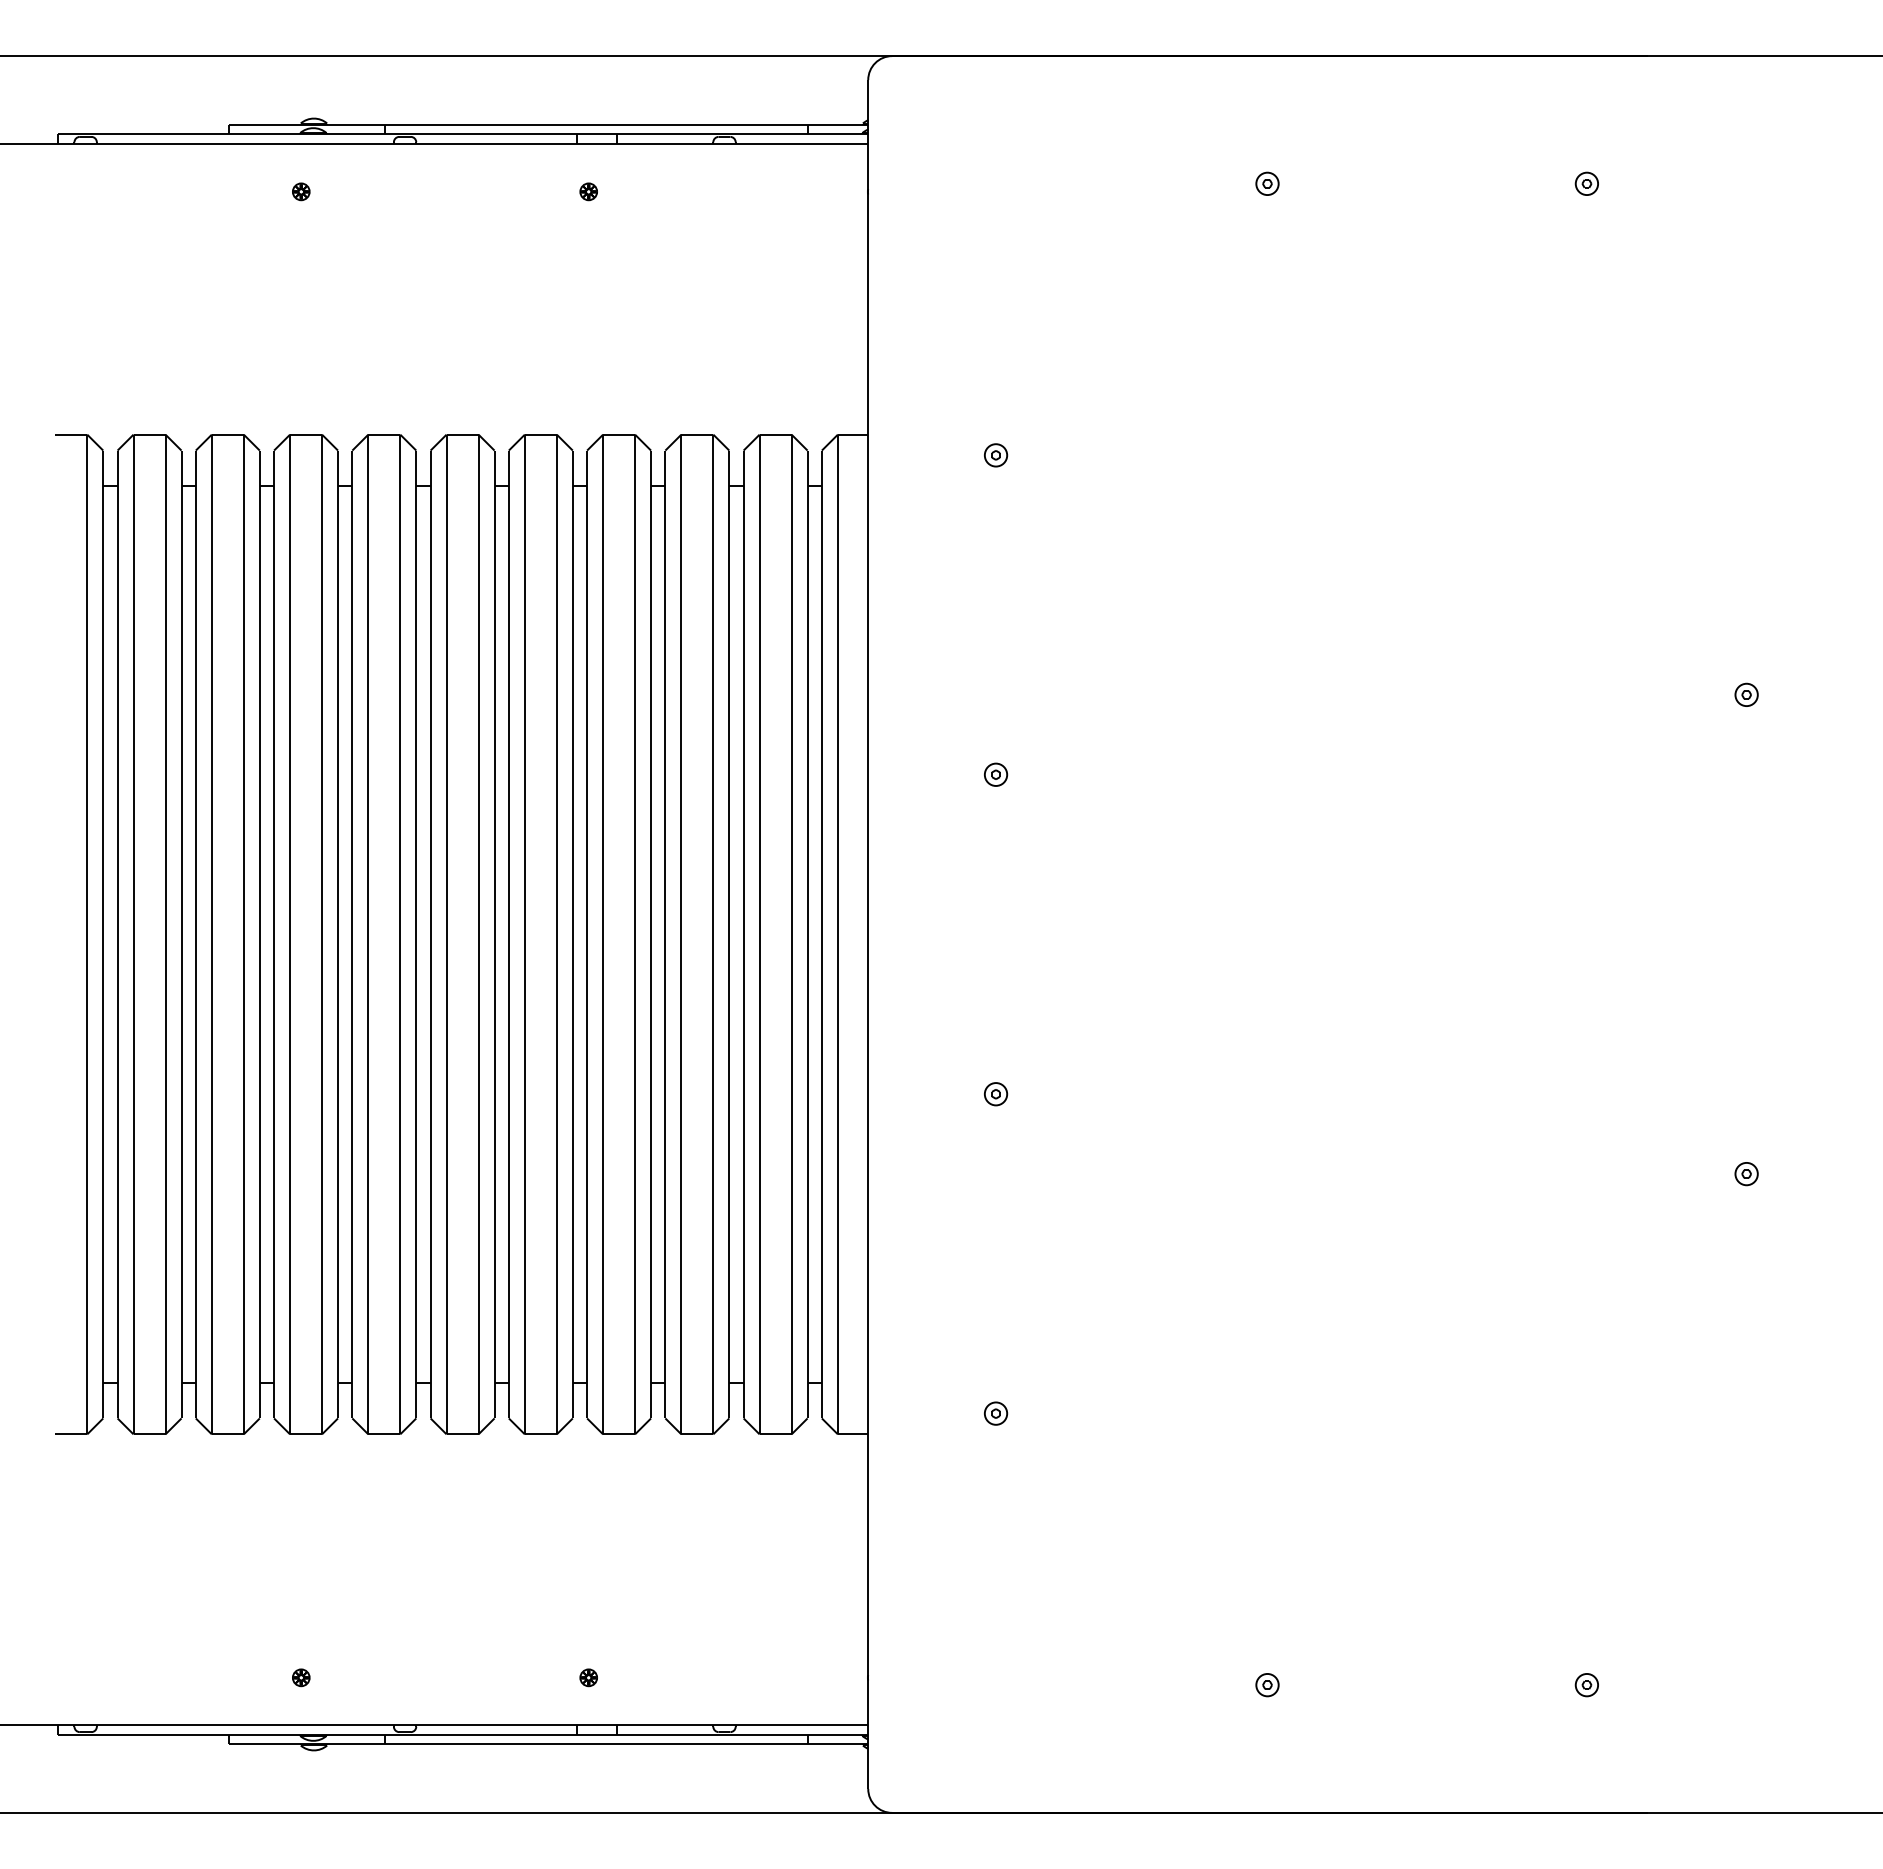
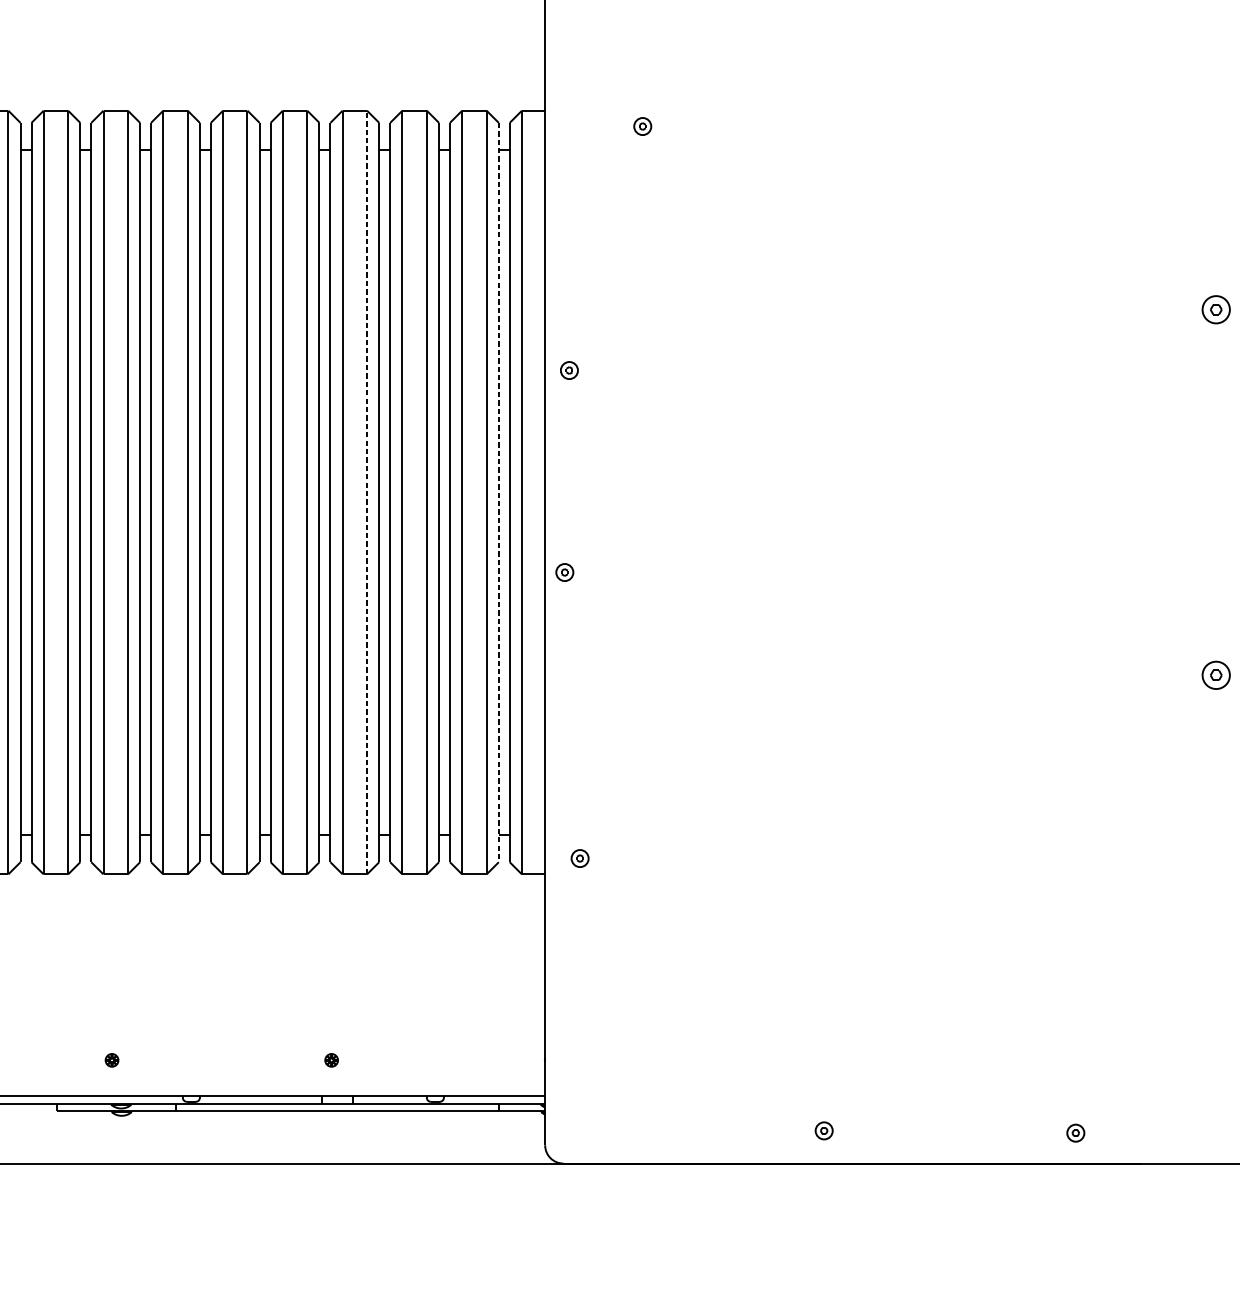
part: (1746, 694) -> (1216, 309), size x1.6
part: (996, 774) -> (569, 370), moved
line: (635, 934) -> (367, 492), solid -> dashed
line: (807, 934) -> (498, 492), solid -> dashed
part: (996, 1094) -> (565, 572), moved
part: (1746, 1174) -> (1216, 675), size x1.6
part: (996, 1413) -> (580, 858), moved
part: (1267, 1685) -> (824, 1131), moved
part: (1586, 1685) -> (1075, 1133), moved

